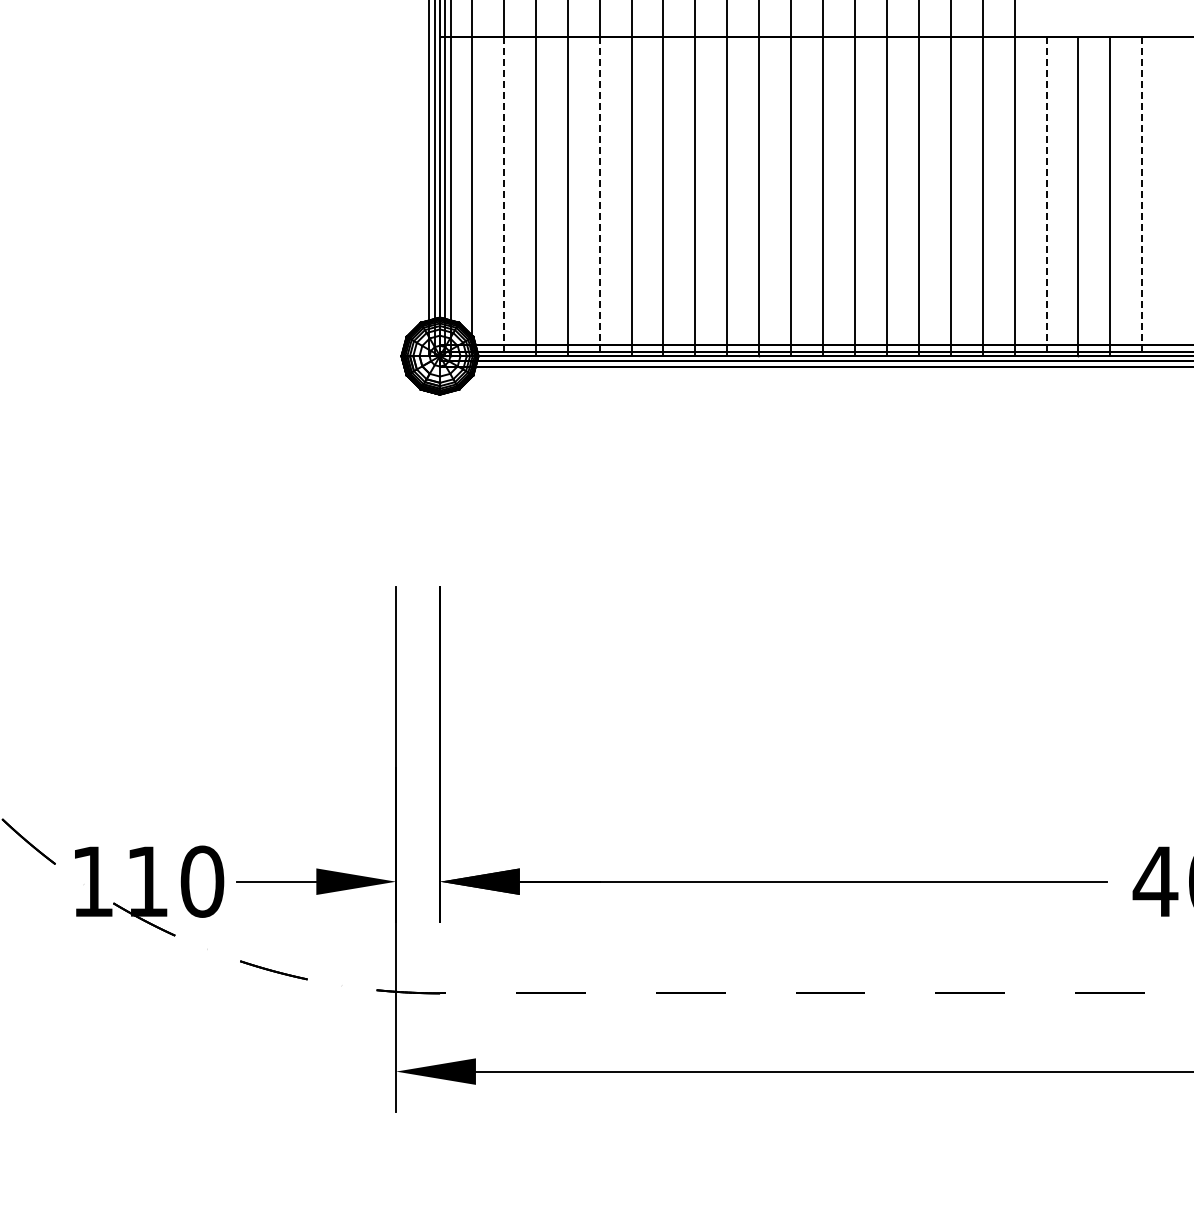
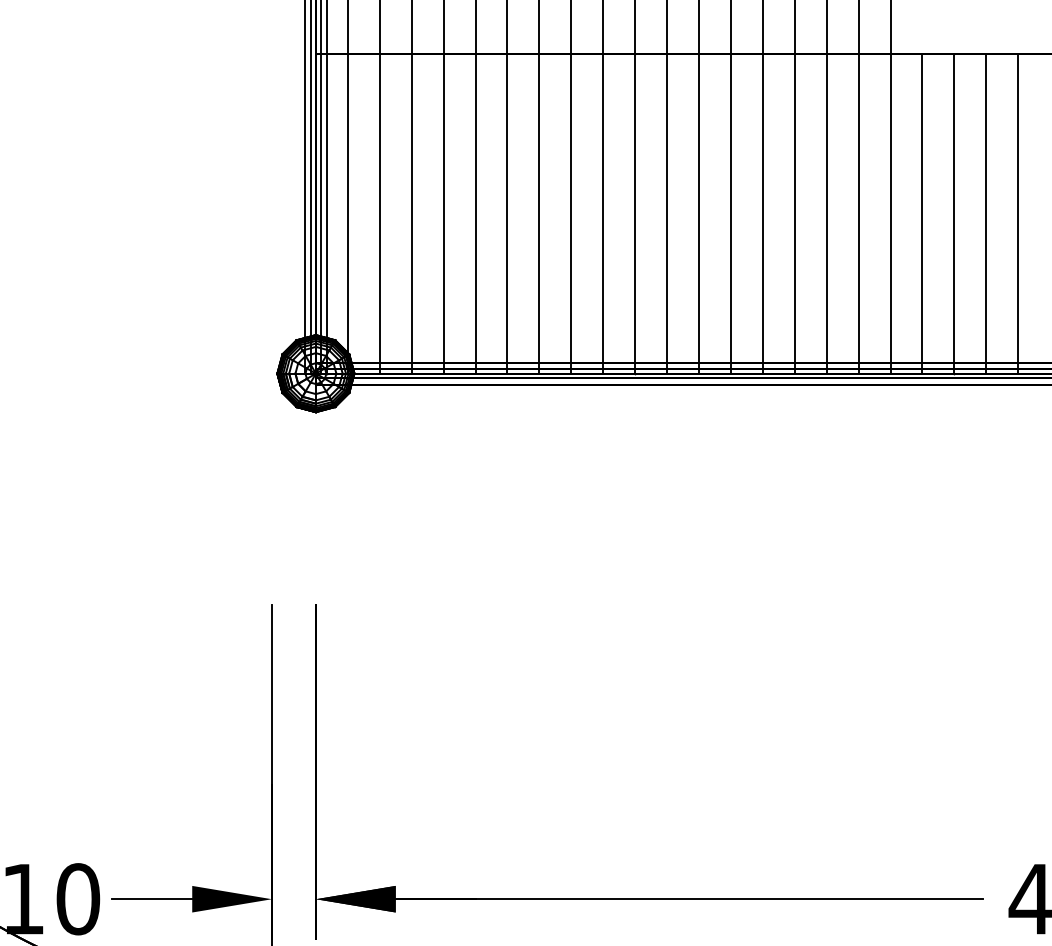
line: (503, 196) -> (379, 214), dashed -> solid
line: (599, 196) -> (475, 214), dashed -> solid
line: (1046, 196) -> (922, 214), dashed -> solid
line: (1142, 196) -> (1018, 214), dashed -> solid

